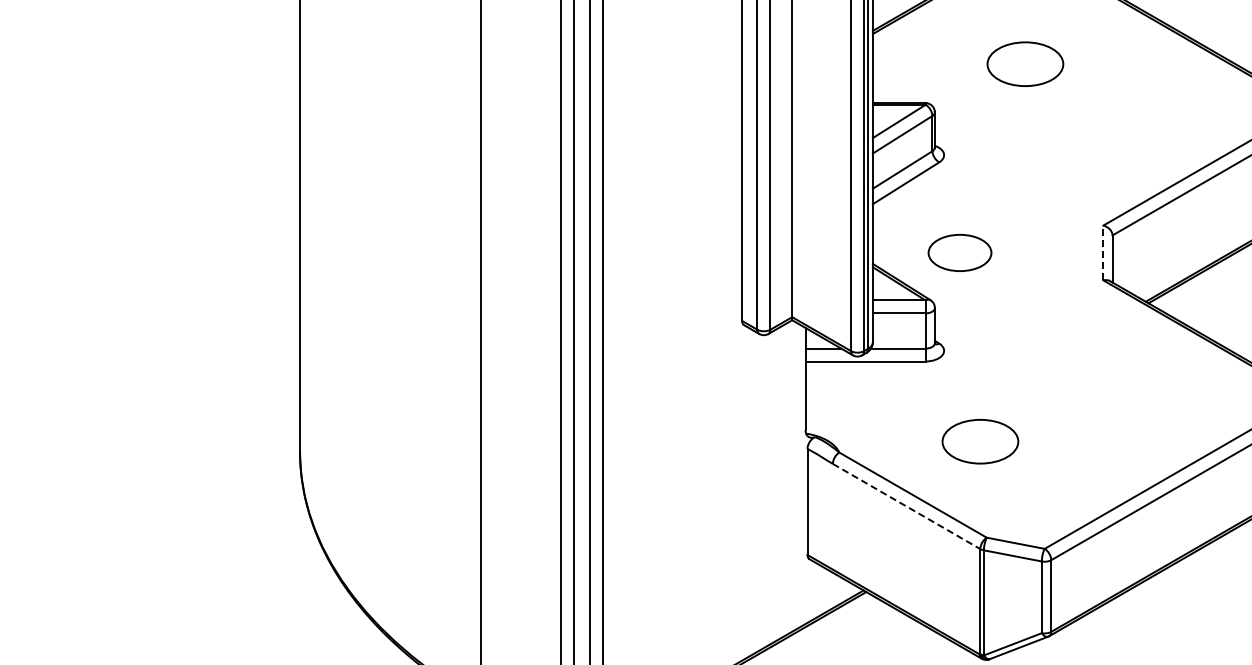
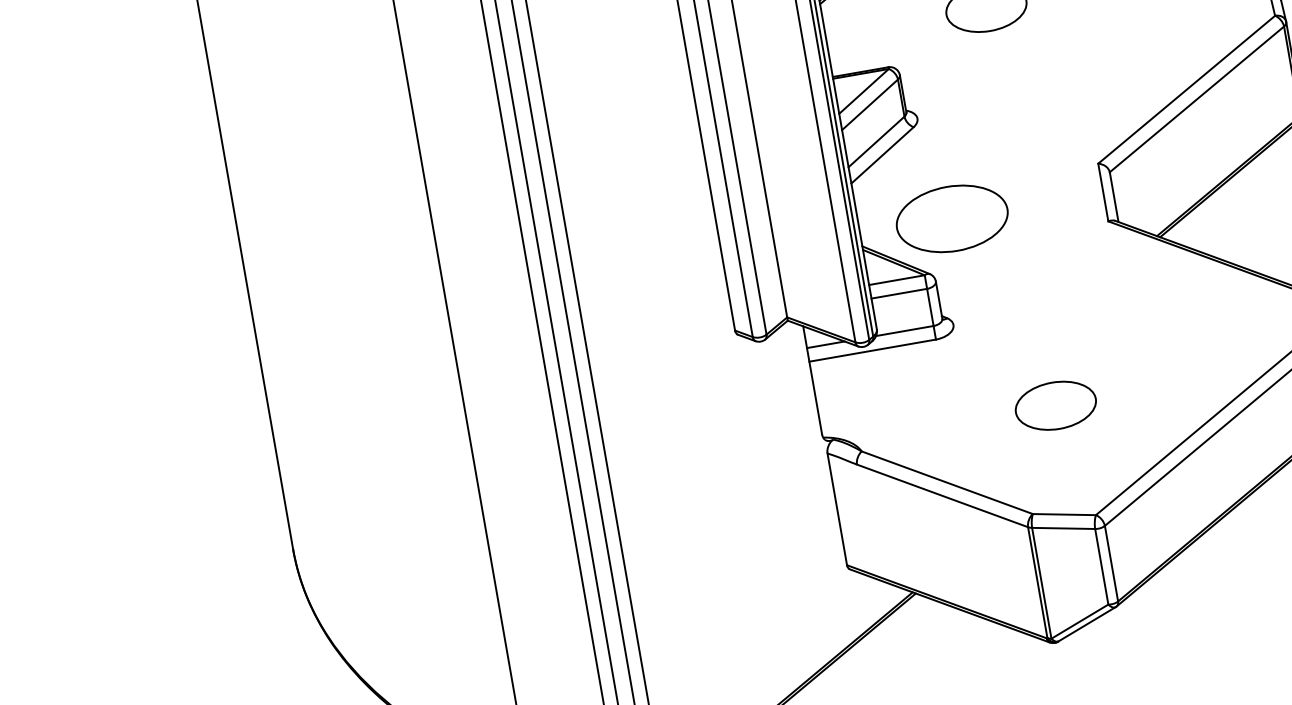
part: (959, 252) -> (951, 218), size x1.67
line: (1103, 252) -> (1103, 191), dashed -> solid
part: (980, 441) -> (1055, 405), moved
line: (906, 506) -> (942, 495), dashed -> solid

